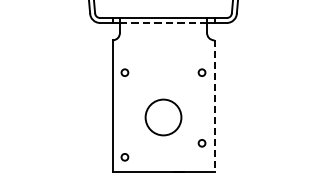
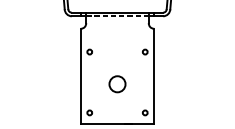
line: (214, 106) -> (154, 76), dashed -> solid
circle: (163, 117) -> (117, 84), size x0.62
circle: (201, 143) -> (144, 113), moved

